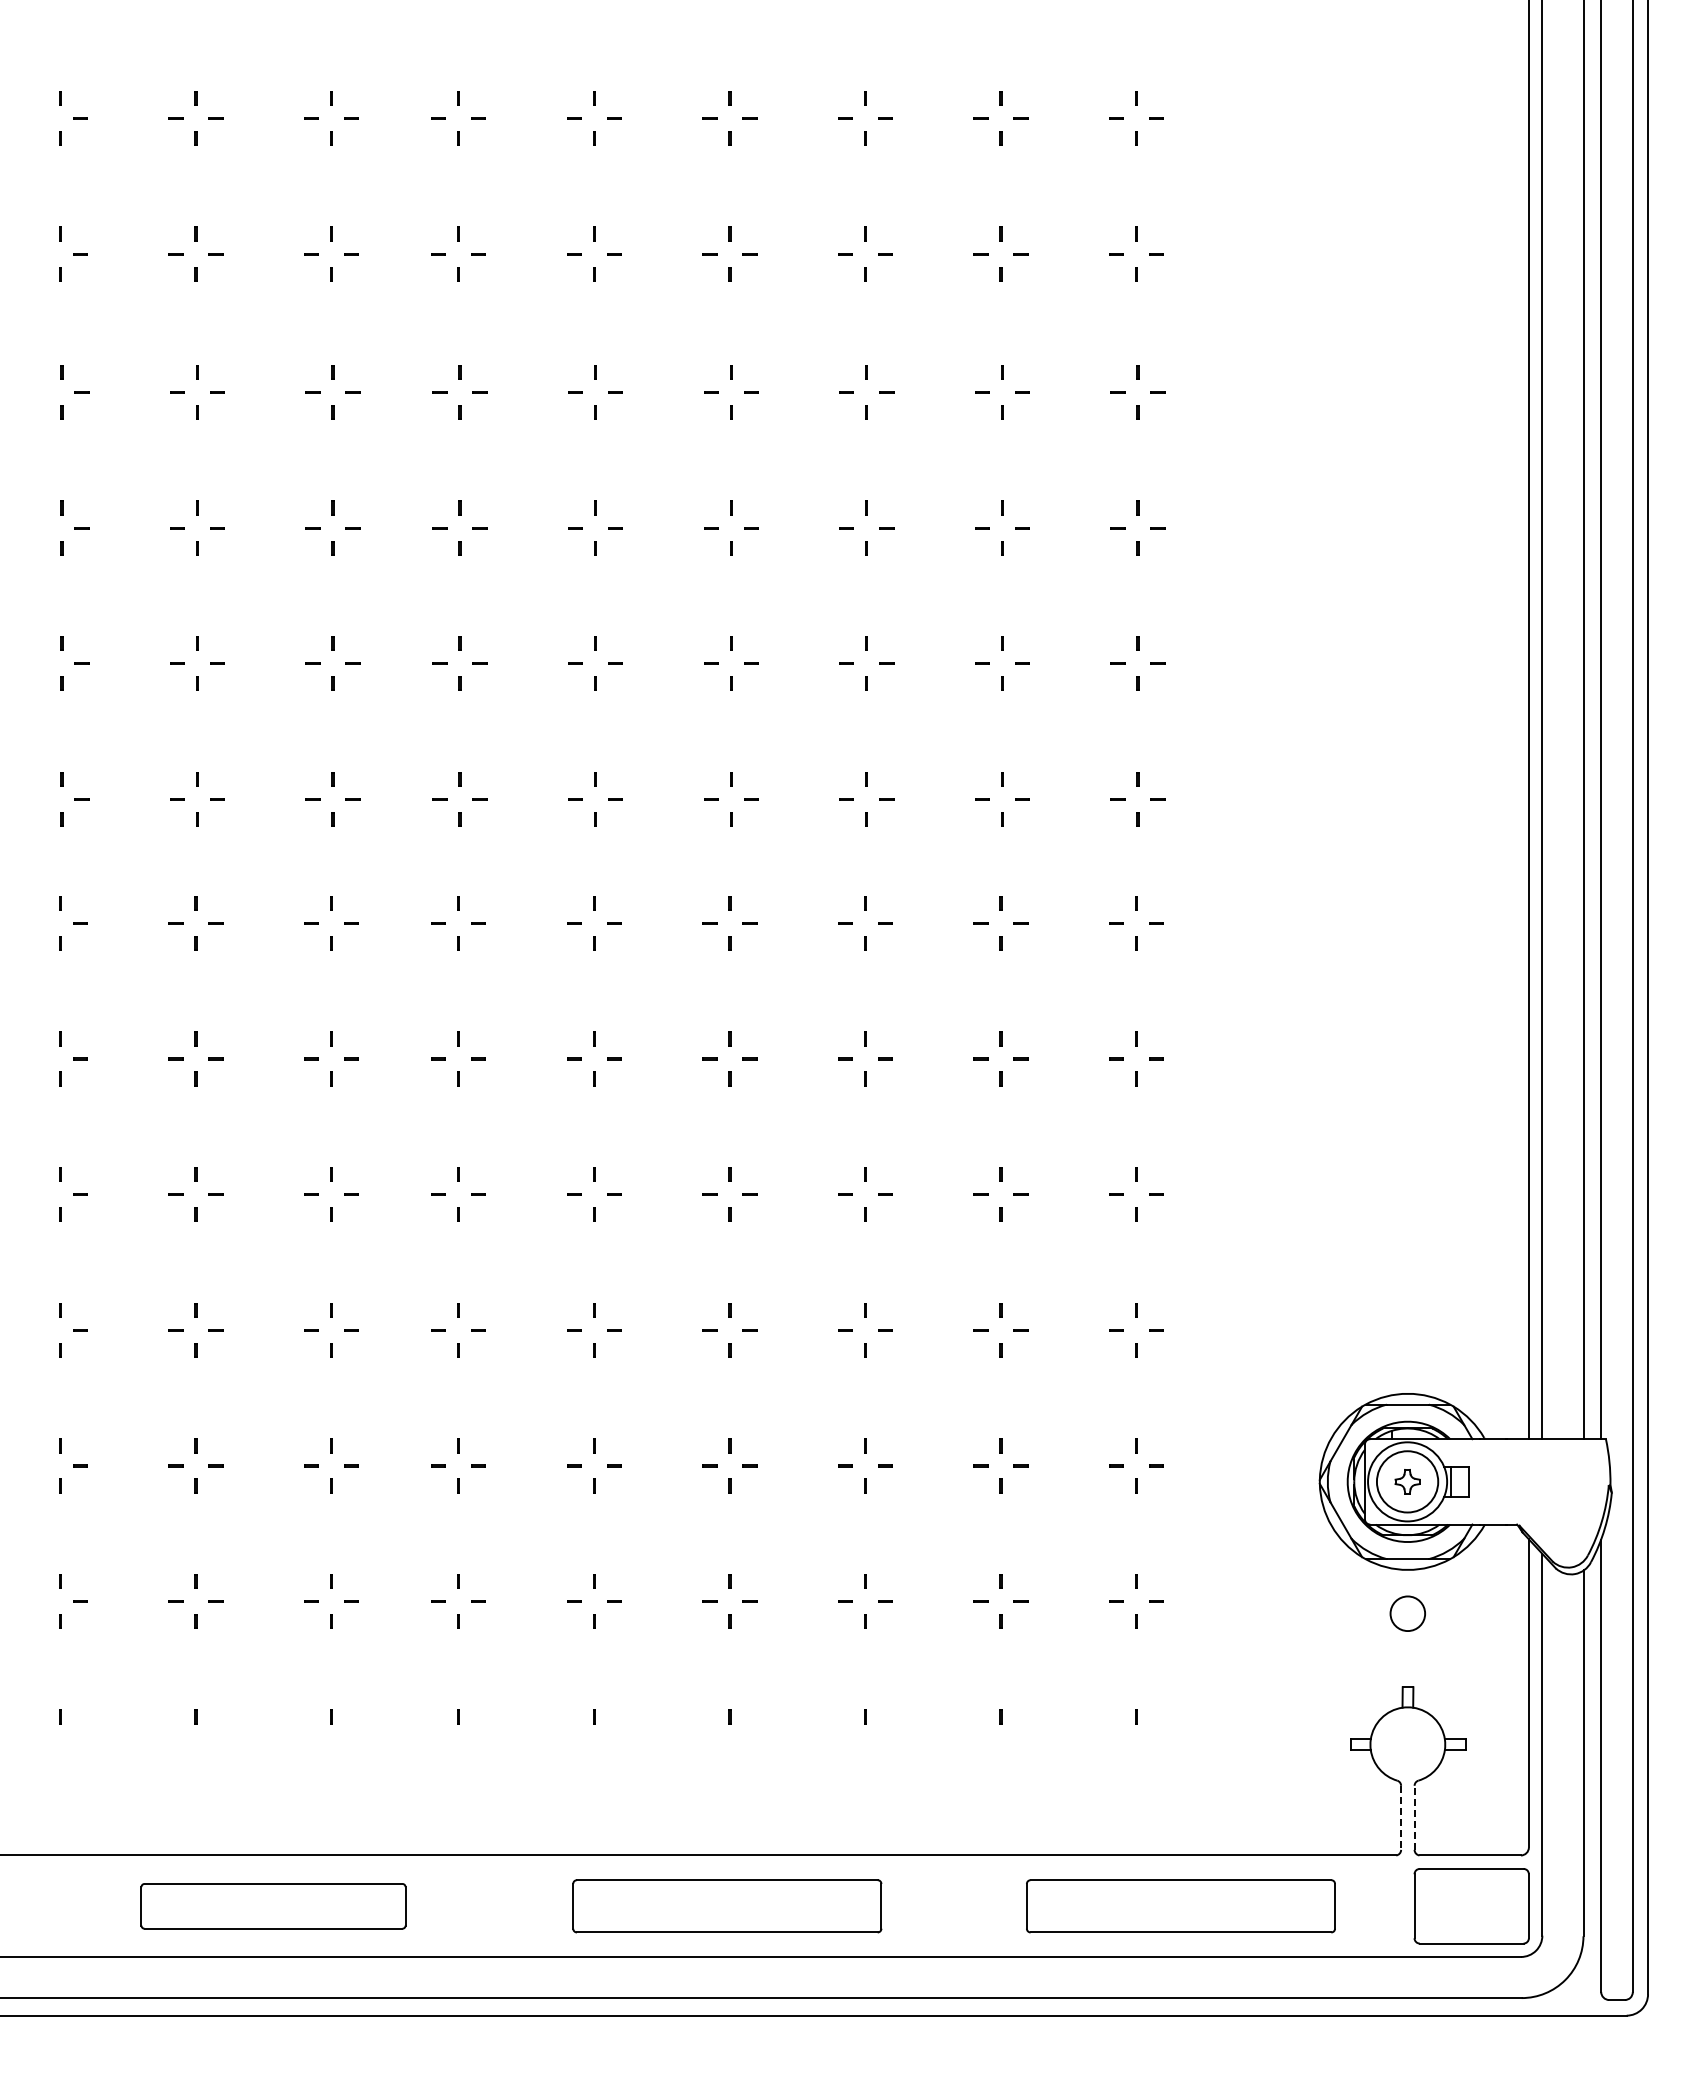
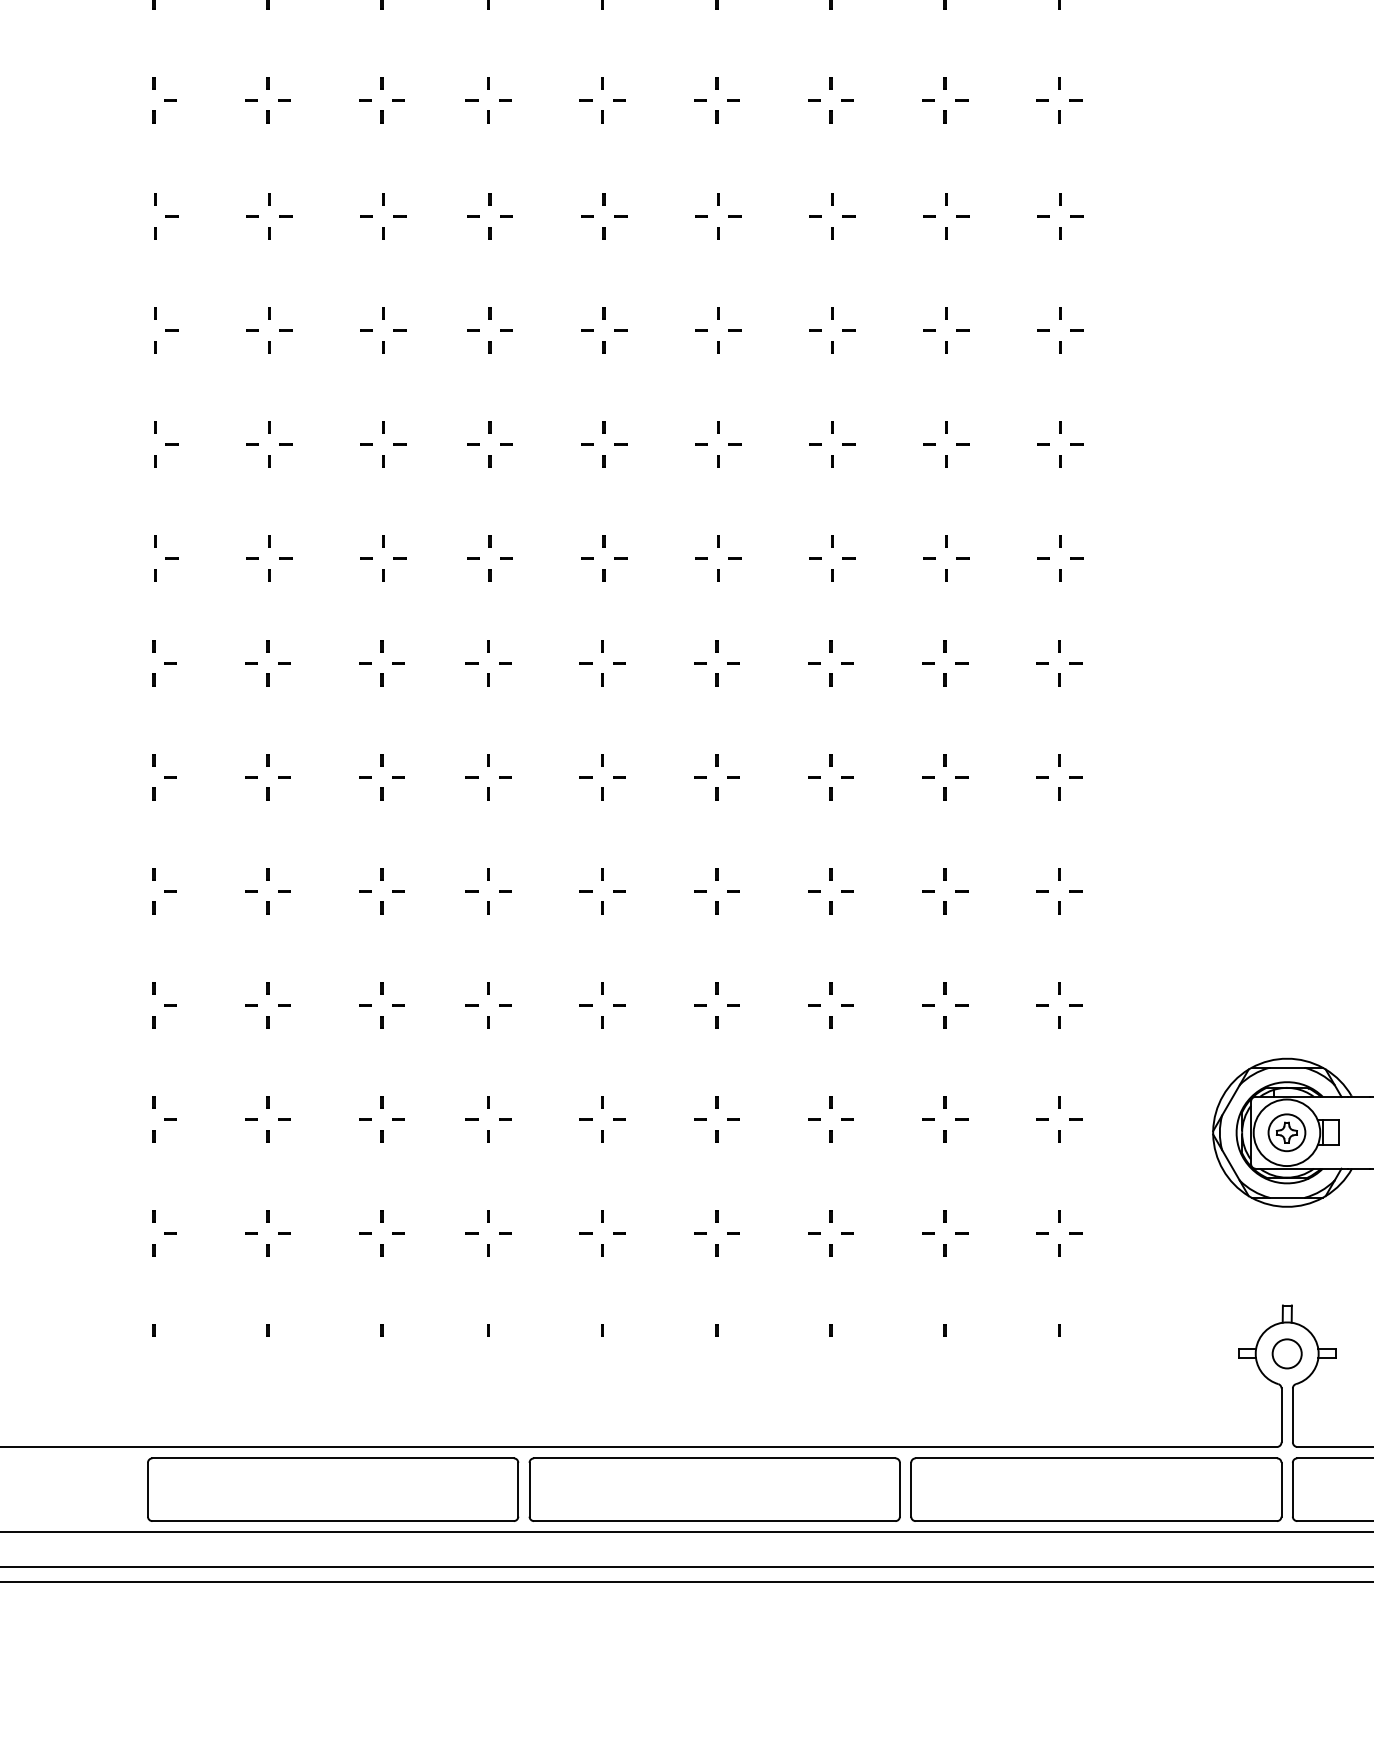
circle: (1407, 1481) -> (1286, 1132), size x0.71
circle: (1407, 1613) -> (1286, 1353), moved
line: (1414, 1817) -> (1292, 1415), dashed -> solid
line: (1401, 1818) -> (1281, 1415), dashed -> solid
part: (273, 1906) -> (333, 1489), size x1.67
part: (727, 1906) -> (714, 1489), size x1.43
part: (1180, 1906) -> (1095, 1489), size x1.43

